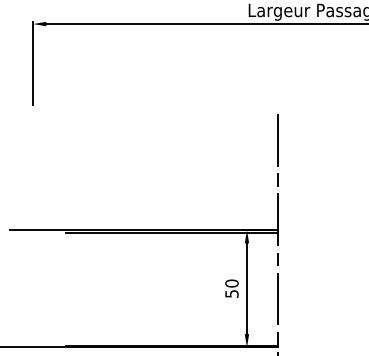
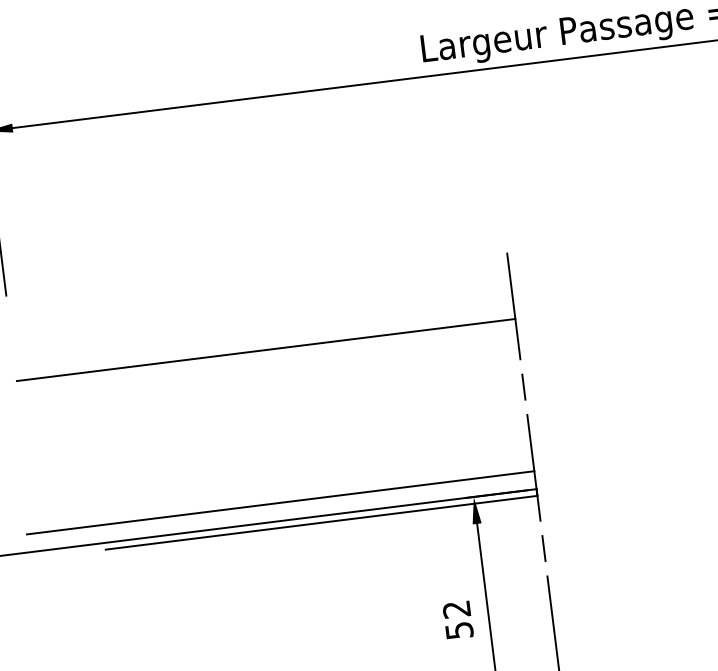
line: (155, 146) -> (266, 349), added
line: (152, 221) -> (279, 503), added
text: (231, 283) -> (455, 609), 50 -> 52

